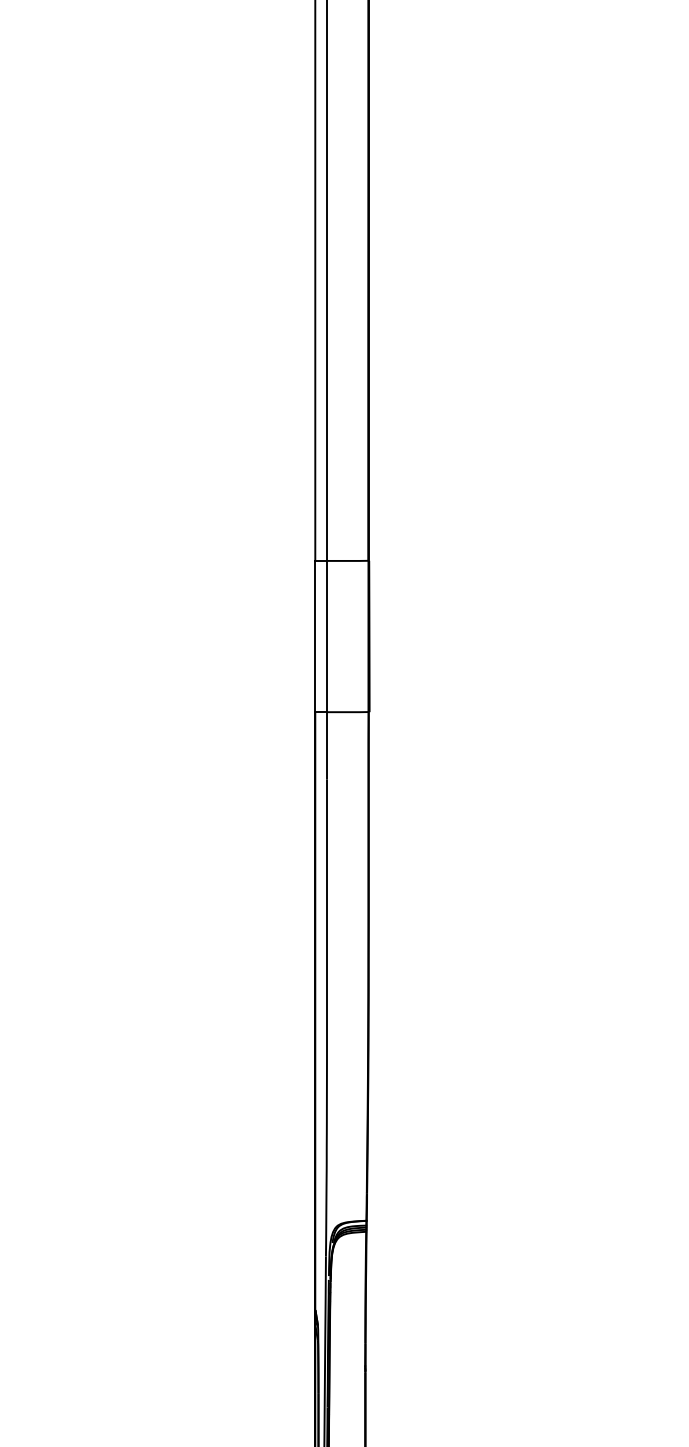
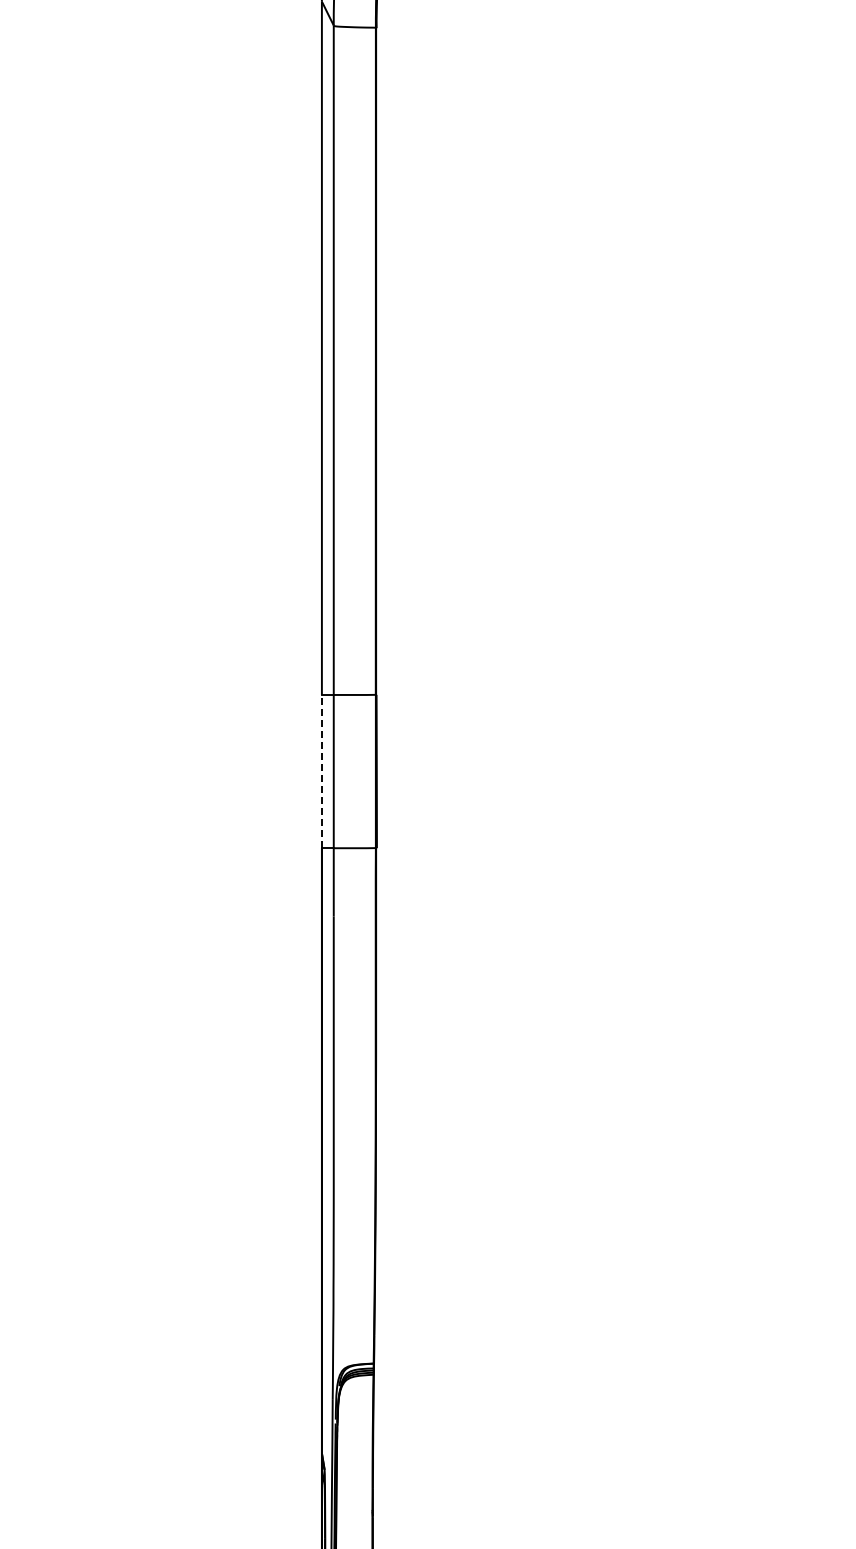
line: (314, 636) -> (321, 771), solid -> dashed

